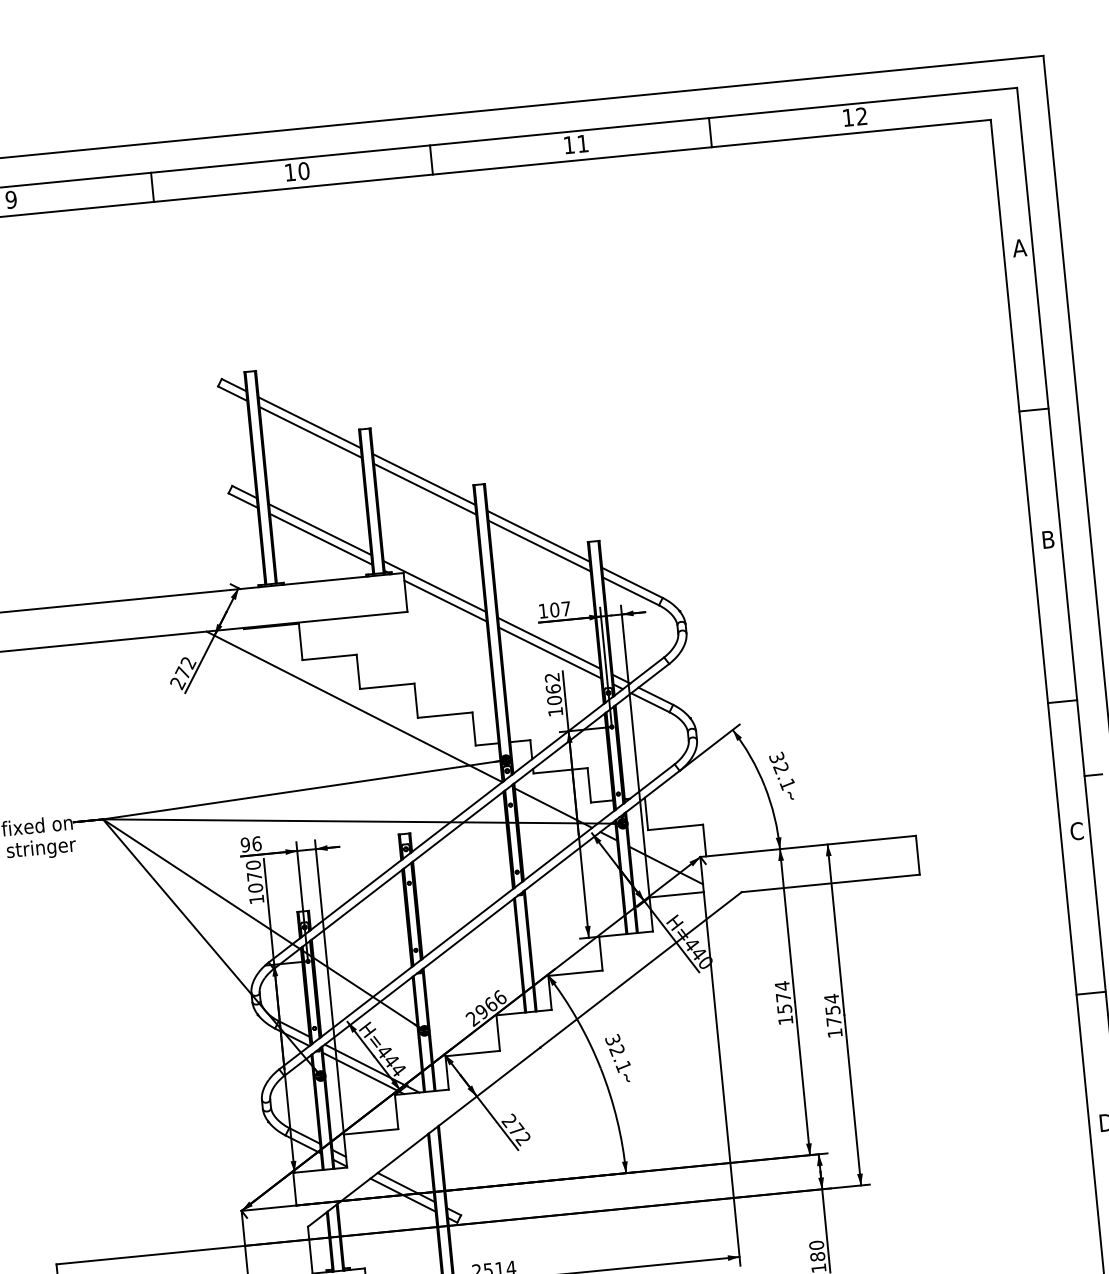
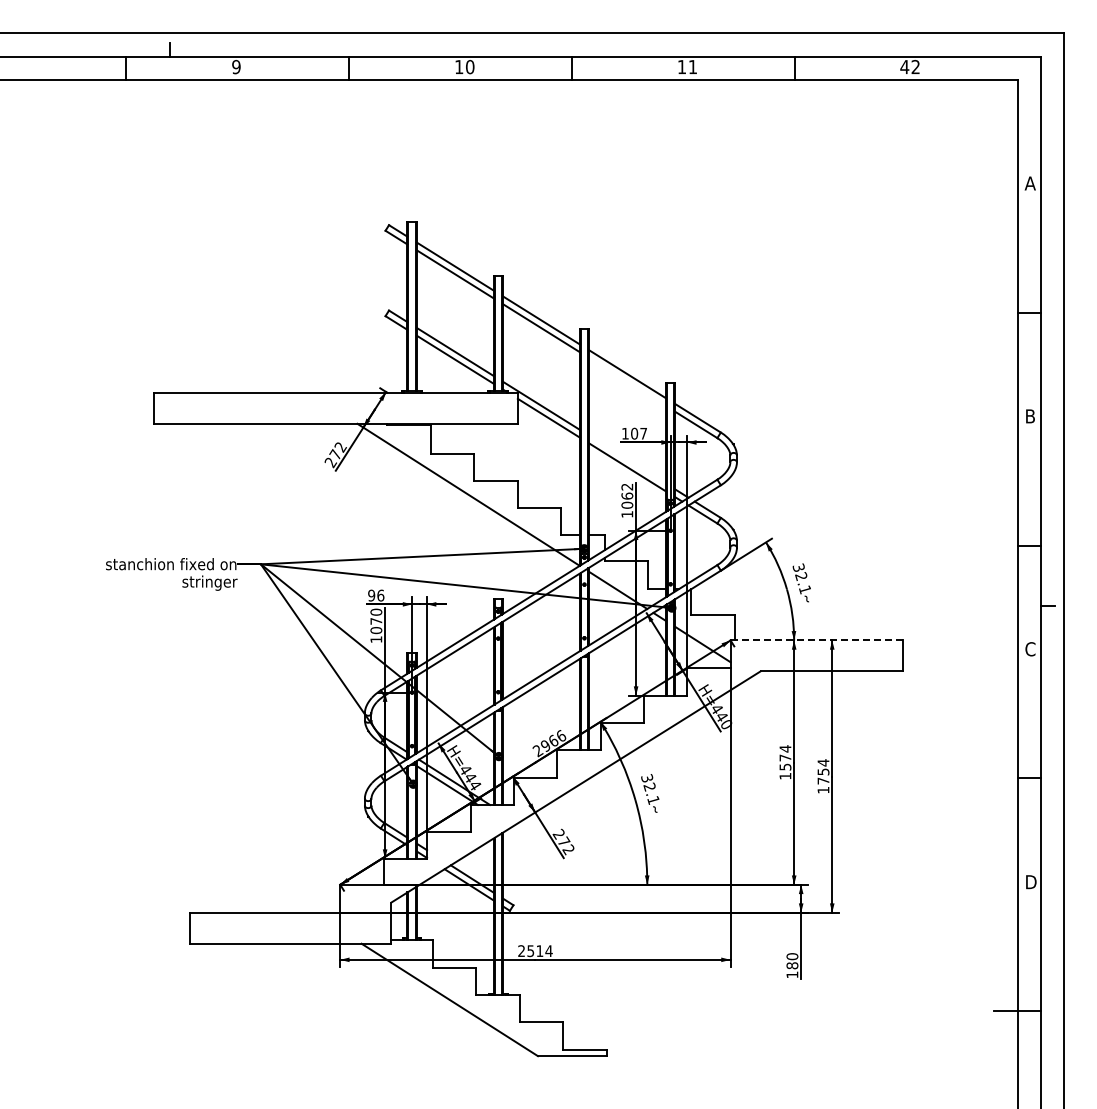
text: (847, 118) -> (904, 67), 12 -> 42
line: (539, 545) -> (627, 381), removed
line: (549, 643) -> (627, 459), removed
line: (807, 846) -> (816, 640), solid -> dashed

